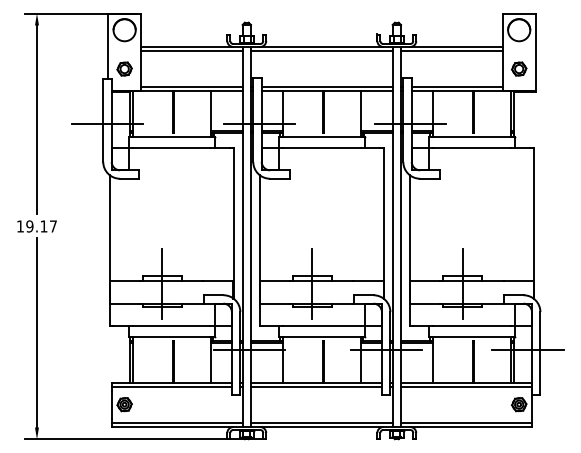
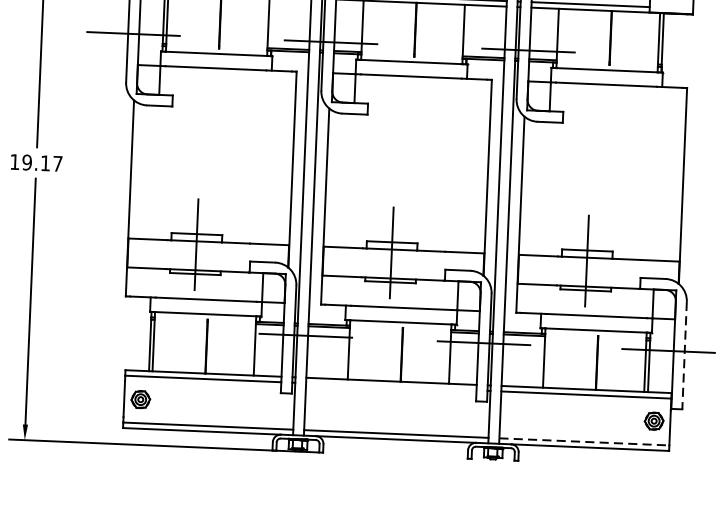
line: (540, 353) -> (684, 355), solid -> dashed
line: (315, 386) -> (390, 386), removed
line: (466, 422) -> (584, 441), solid -> dashed

